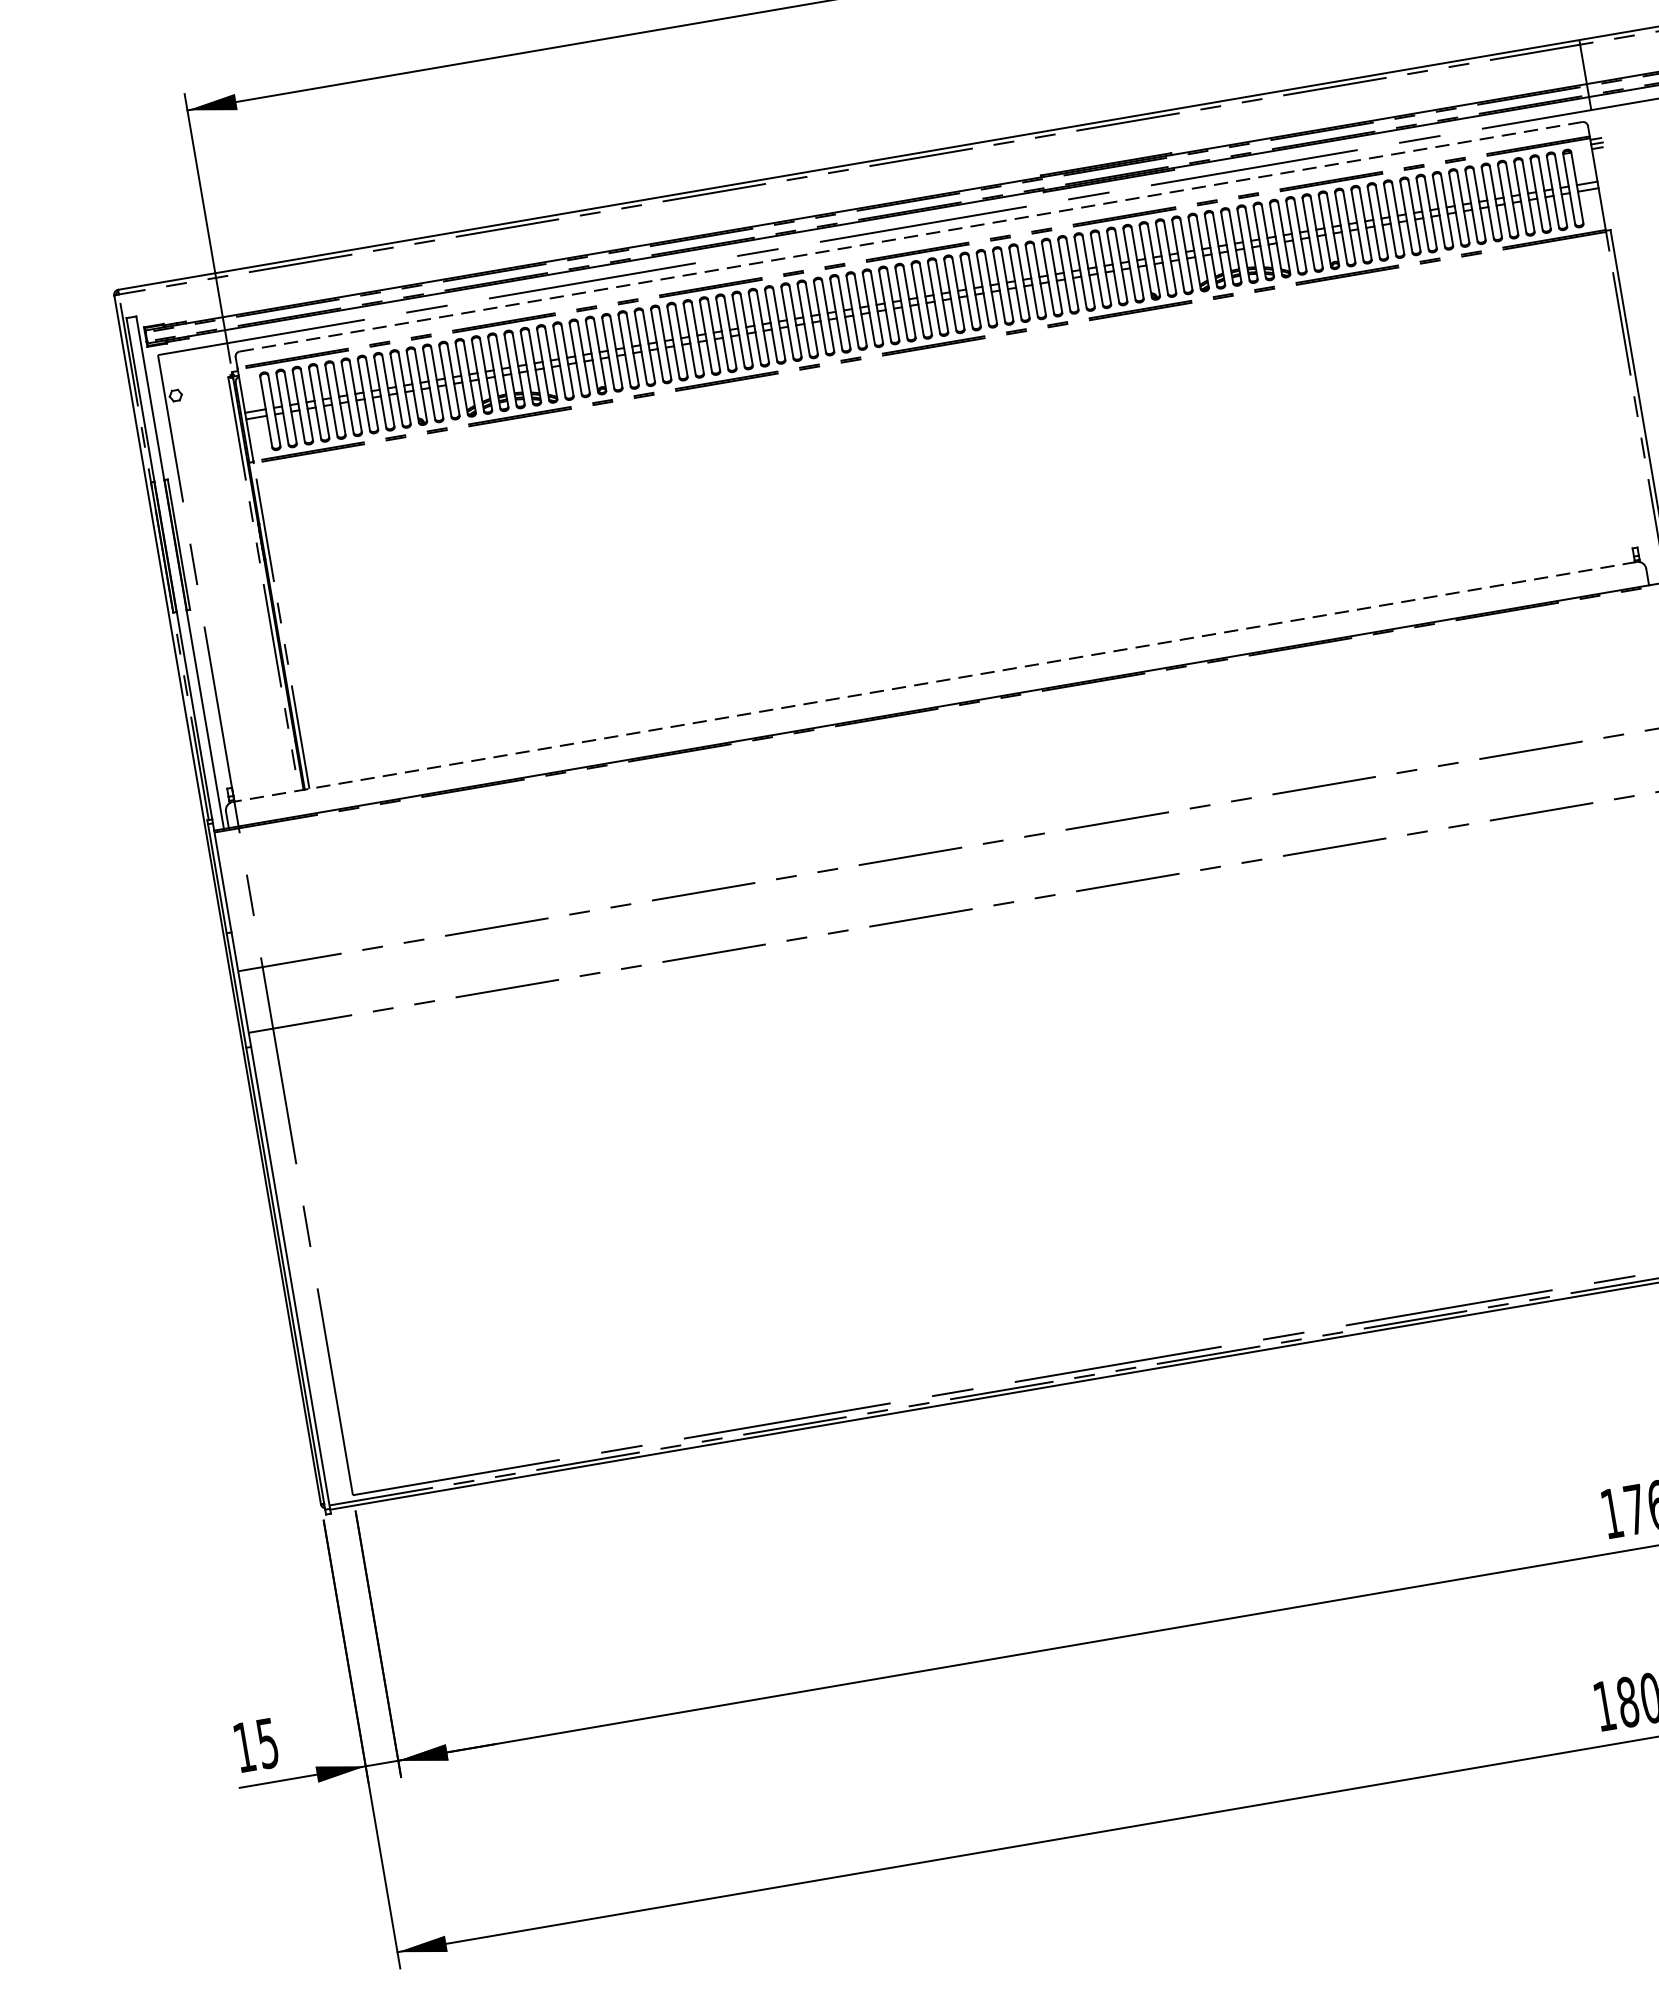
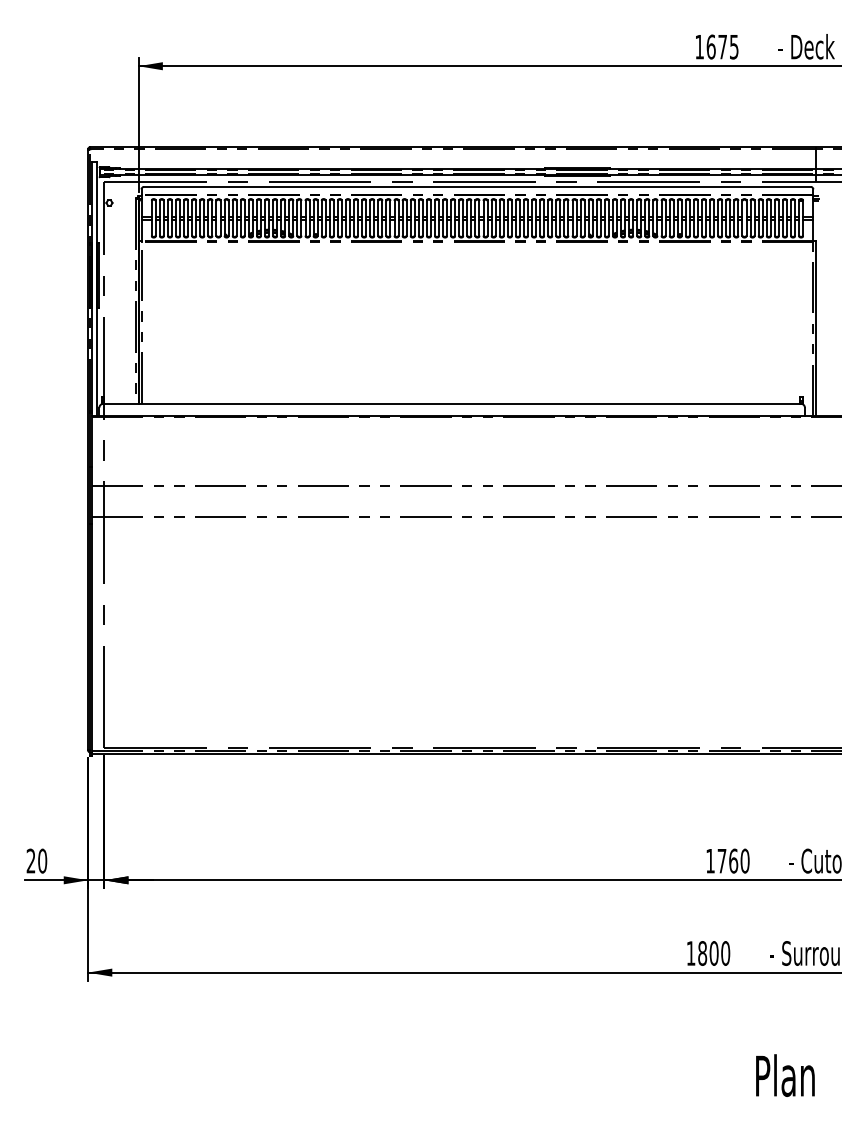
line: (910, 235) -> (477, 186), dashed -> solid
line: (935, 681) -> (452, 403), dashed -> solid
text: (255, 1744) -> (36, 860), 15 -> 20

